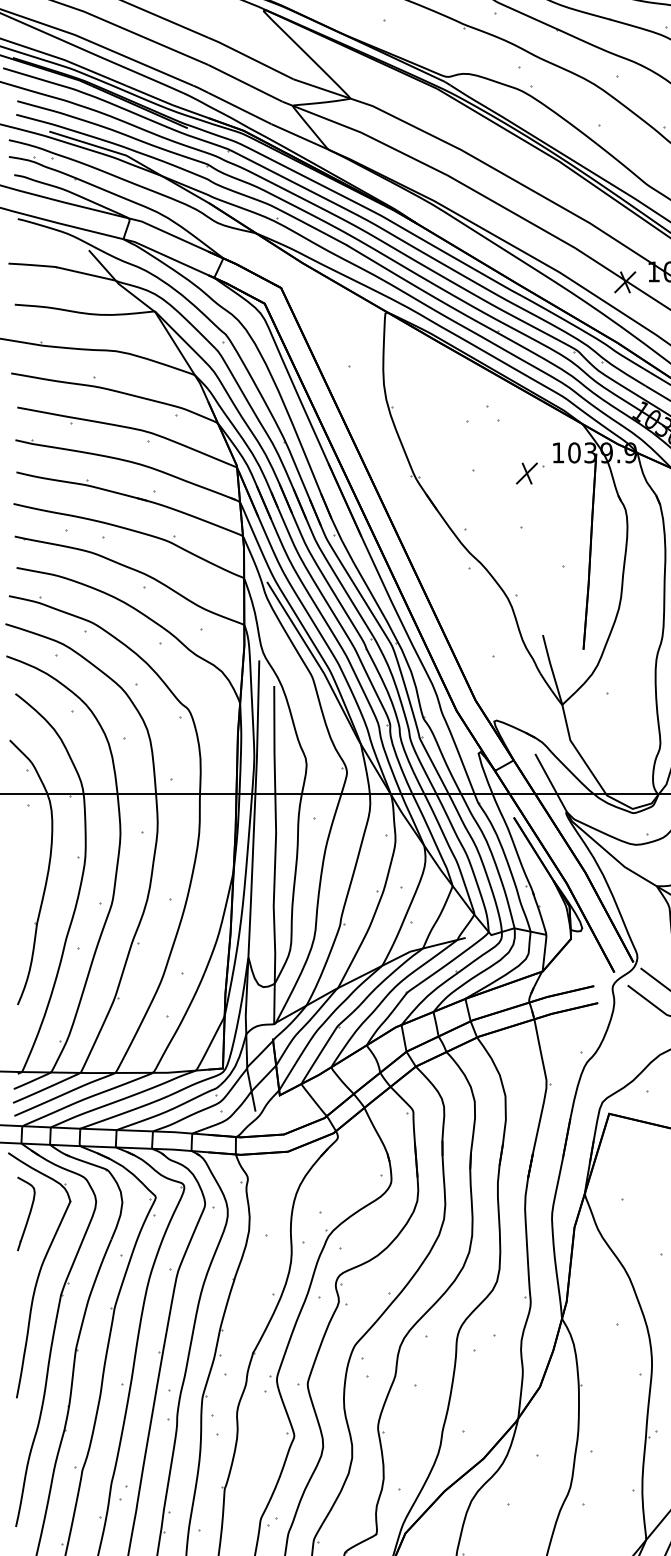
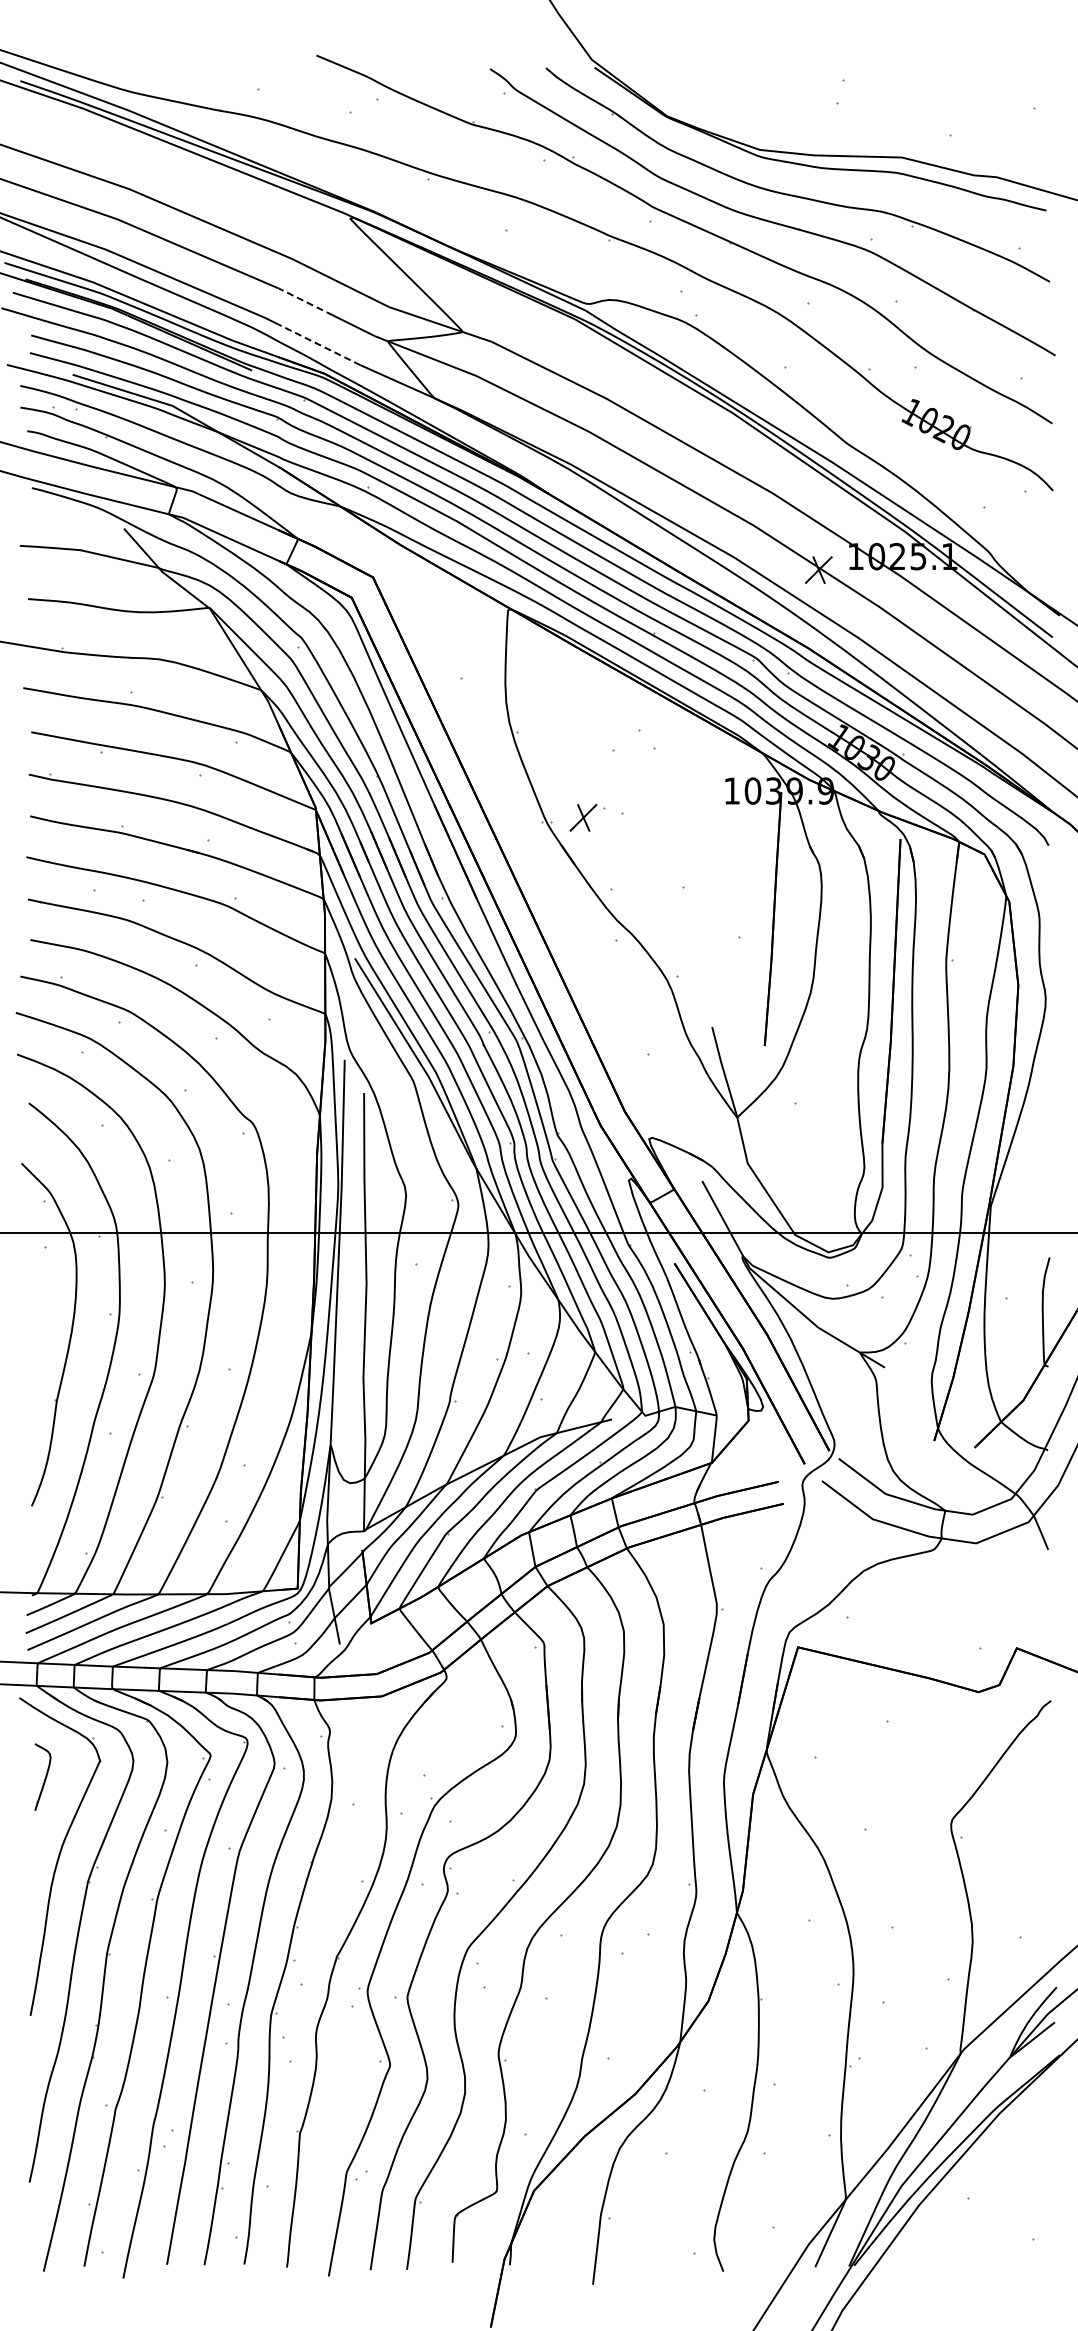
line: (228, 74) -> (304, 301), solid -> dashed
line: (239, 108) -> (319, 344), solid -> dashed
part: (530, 473) -> (587, 817), moved
part: (25, 1214) -> (42, 1777), size x0.7

